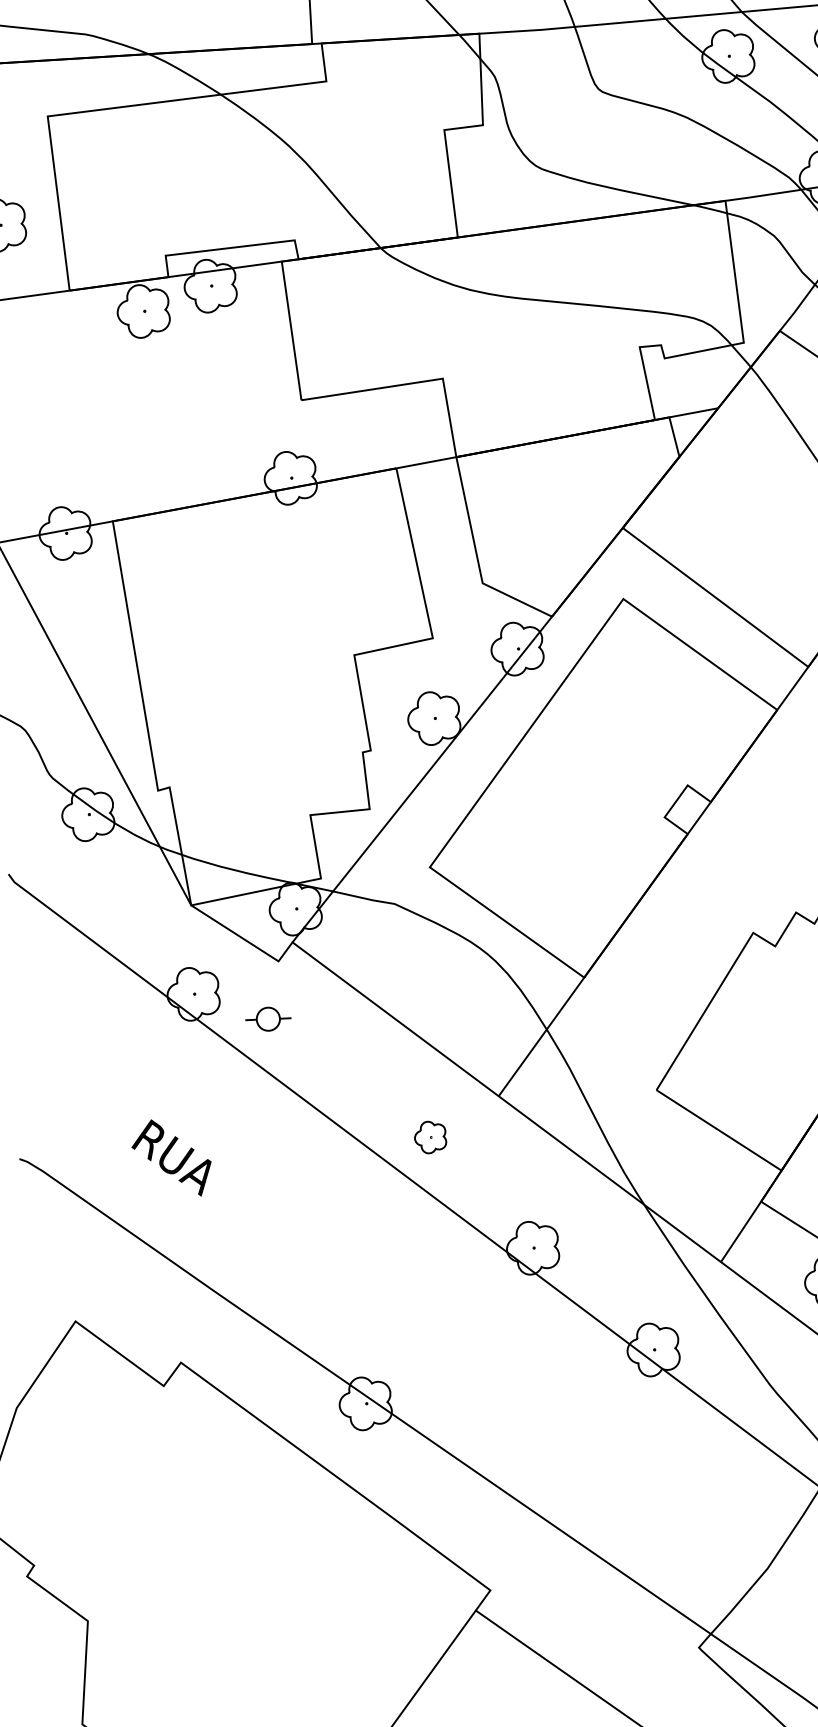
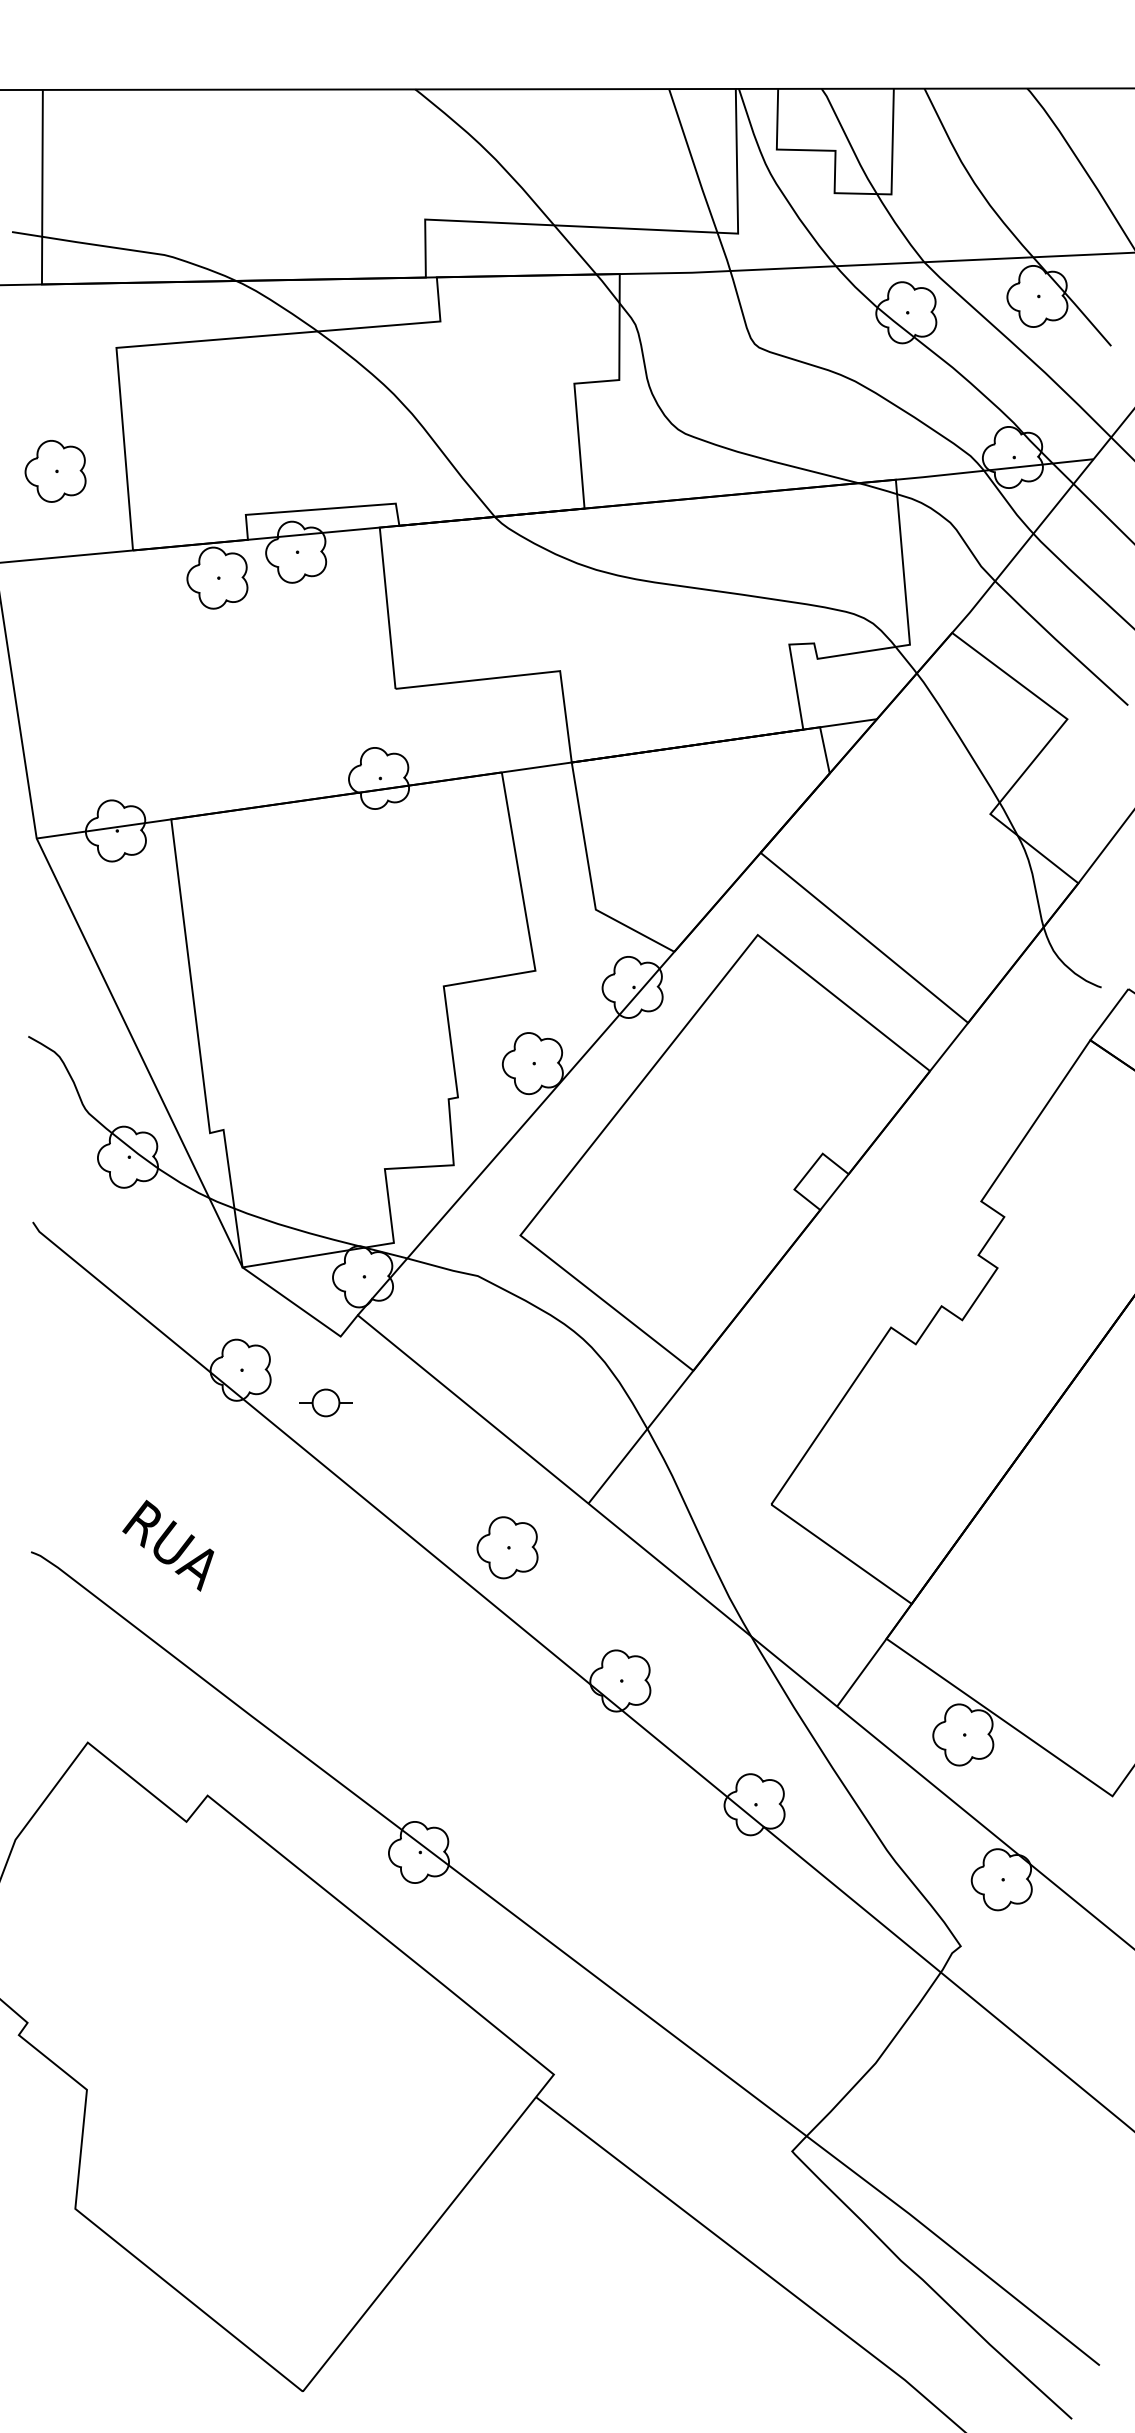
part: (430, 1137) -> (507, 1547), size x1.67
text: (171, 1157) -> (167, 1545), moved

